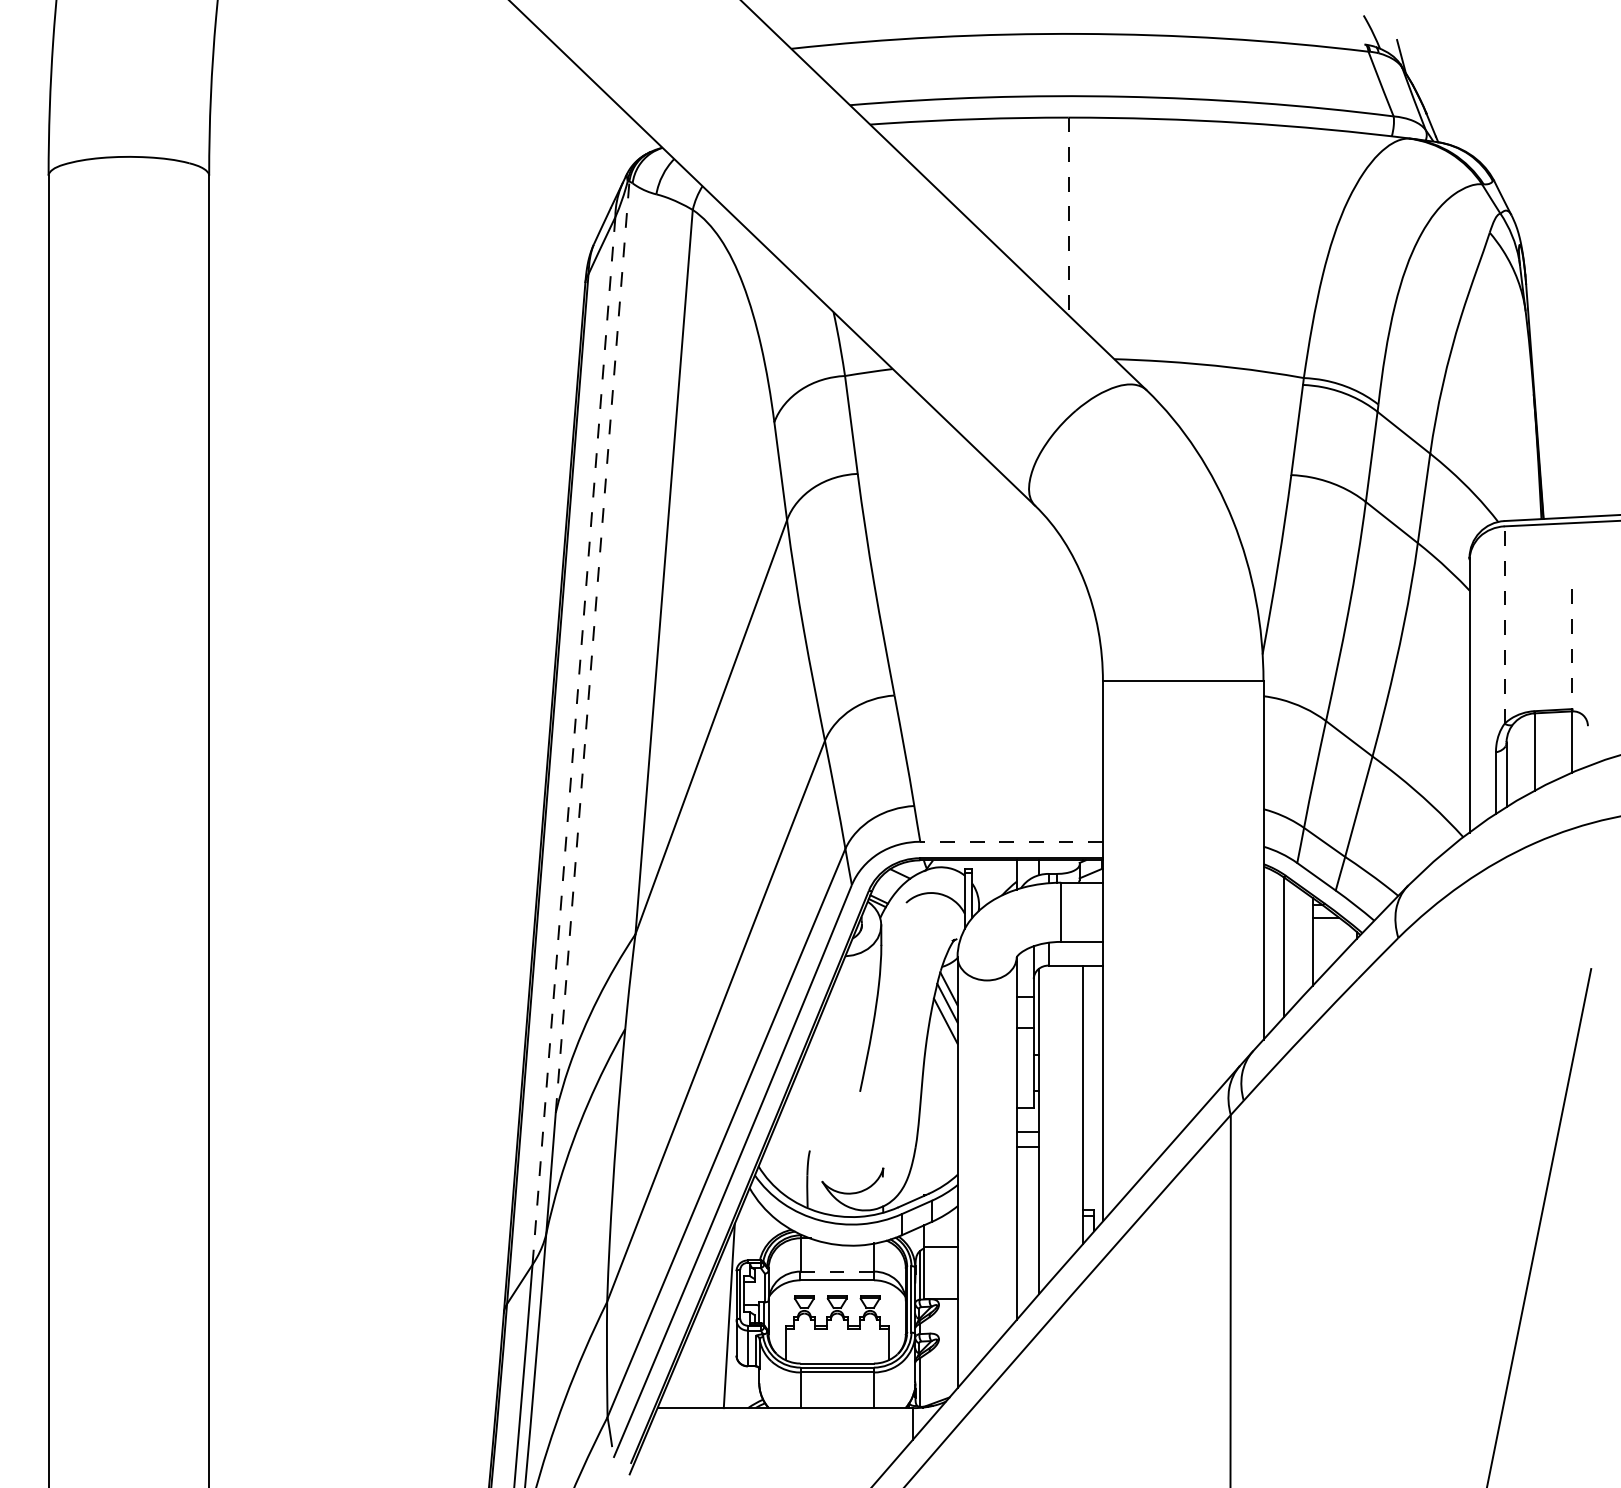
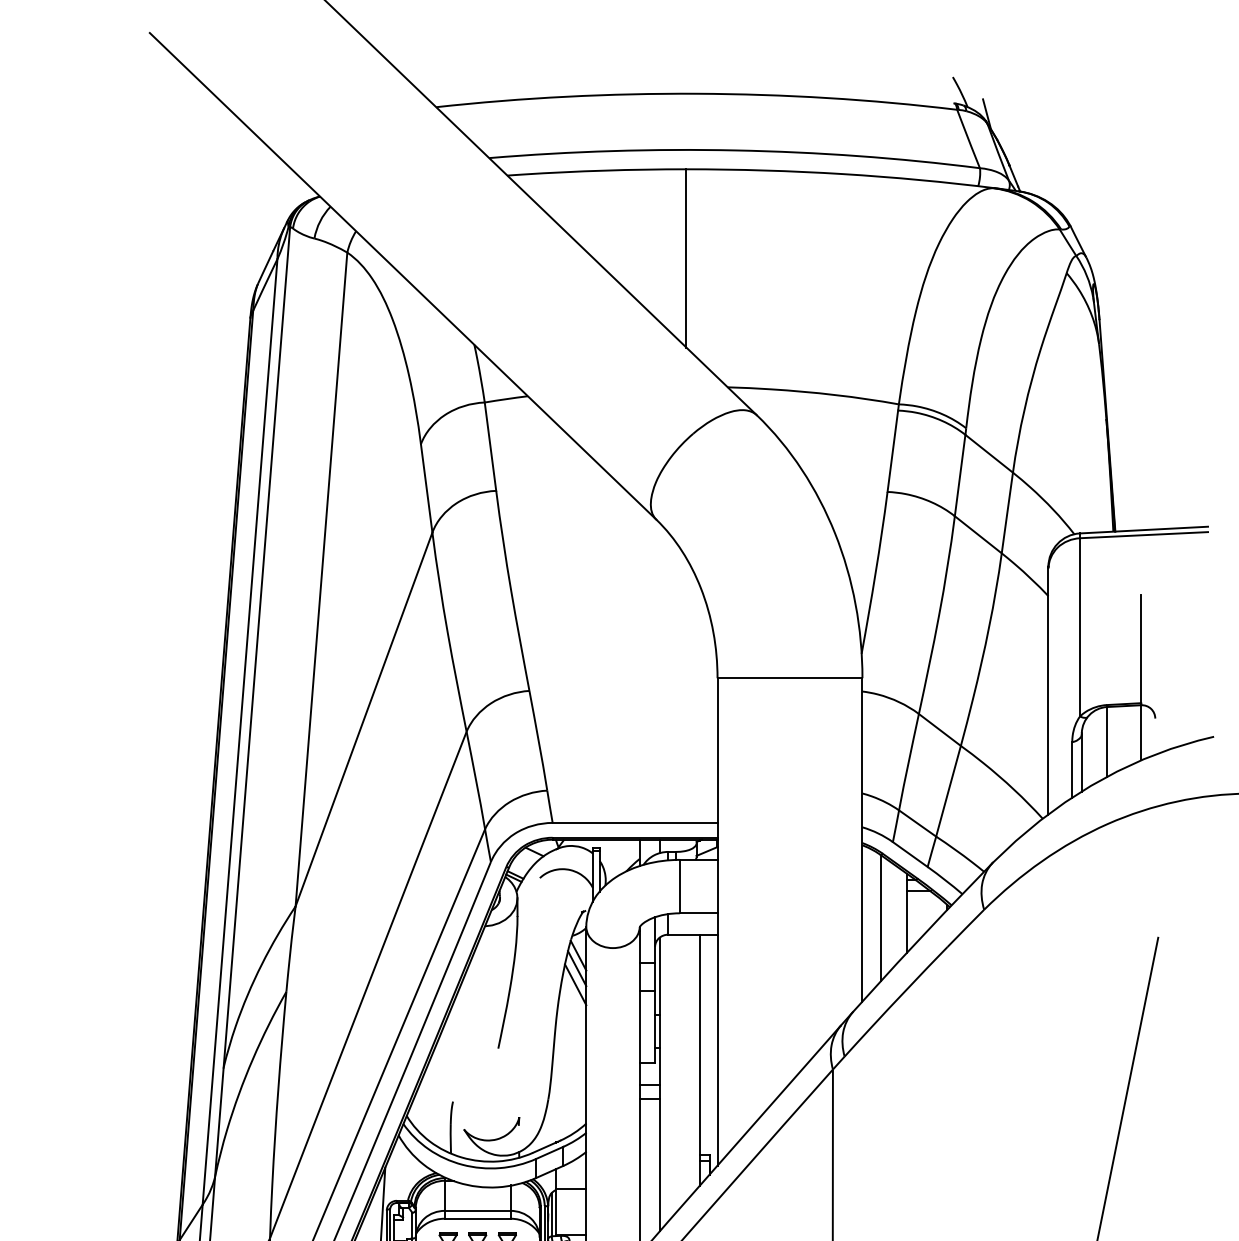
line: (1068, 216) -> (686, 258), dashed -> solid
line: (1504, 621) -> (1079, 624), dashed -> solid
line: (592, 647) -> (256, 647), dashed -> solid
line: (1572, 649) -> (1141, 649), dashed -> solid
line: (573, 741) -> (239, 732), dashed -> solid
line: (1011, 841) -> (634, 822), dashed -> solid
line: (837, 1271) -> (477, 1210), dashed -> solid

